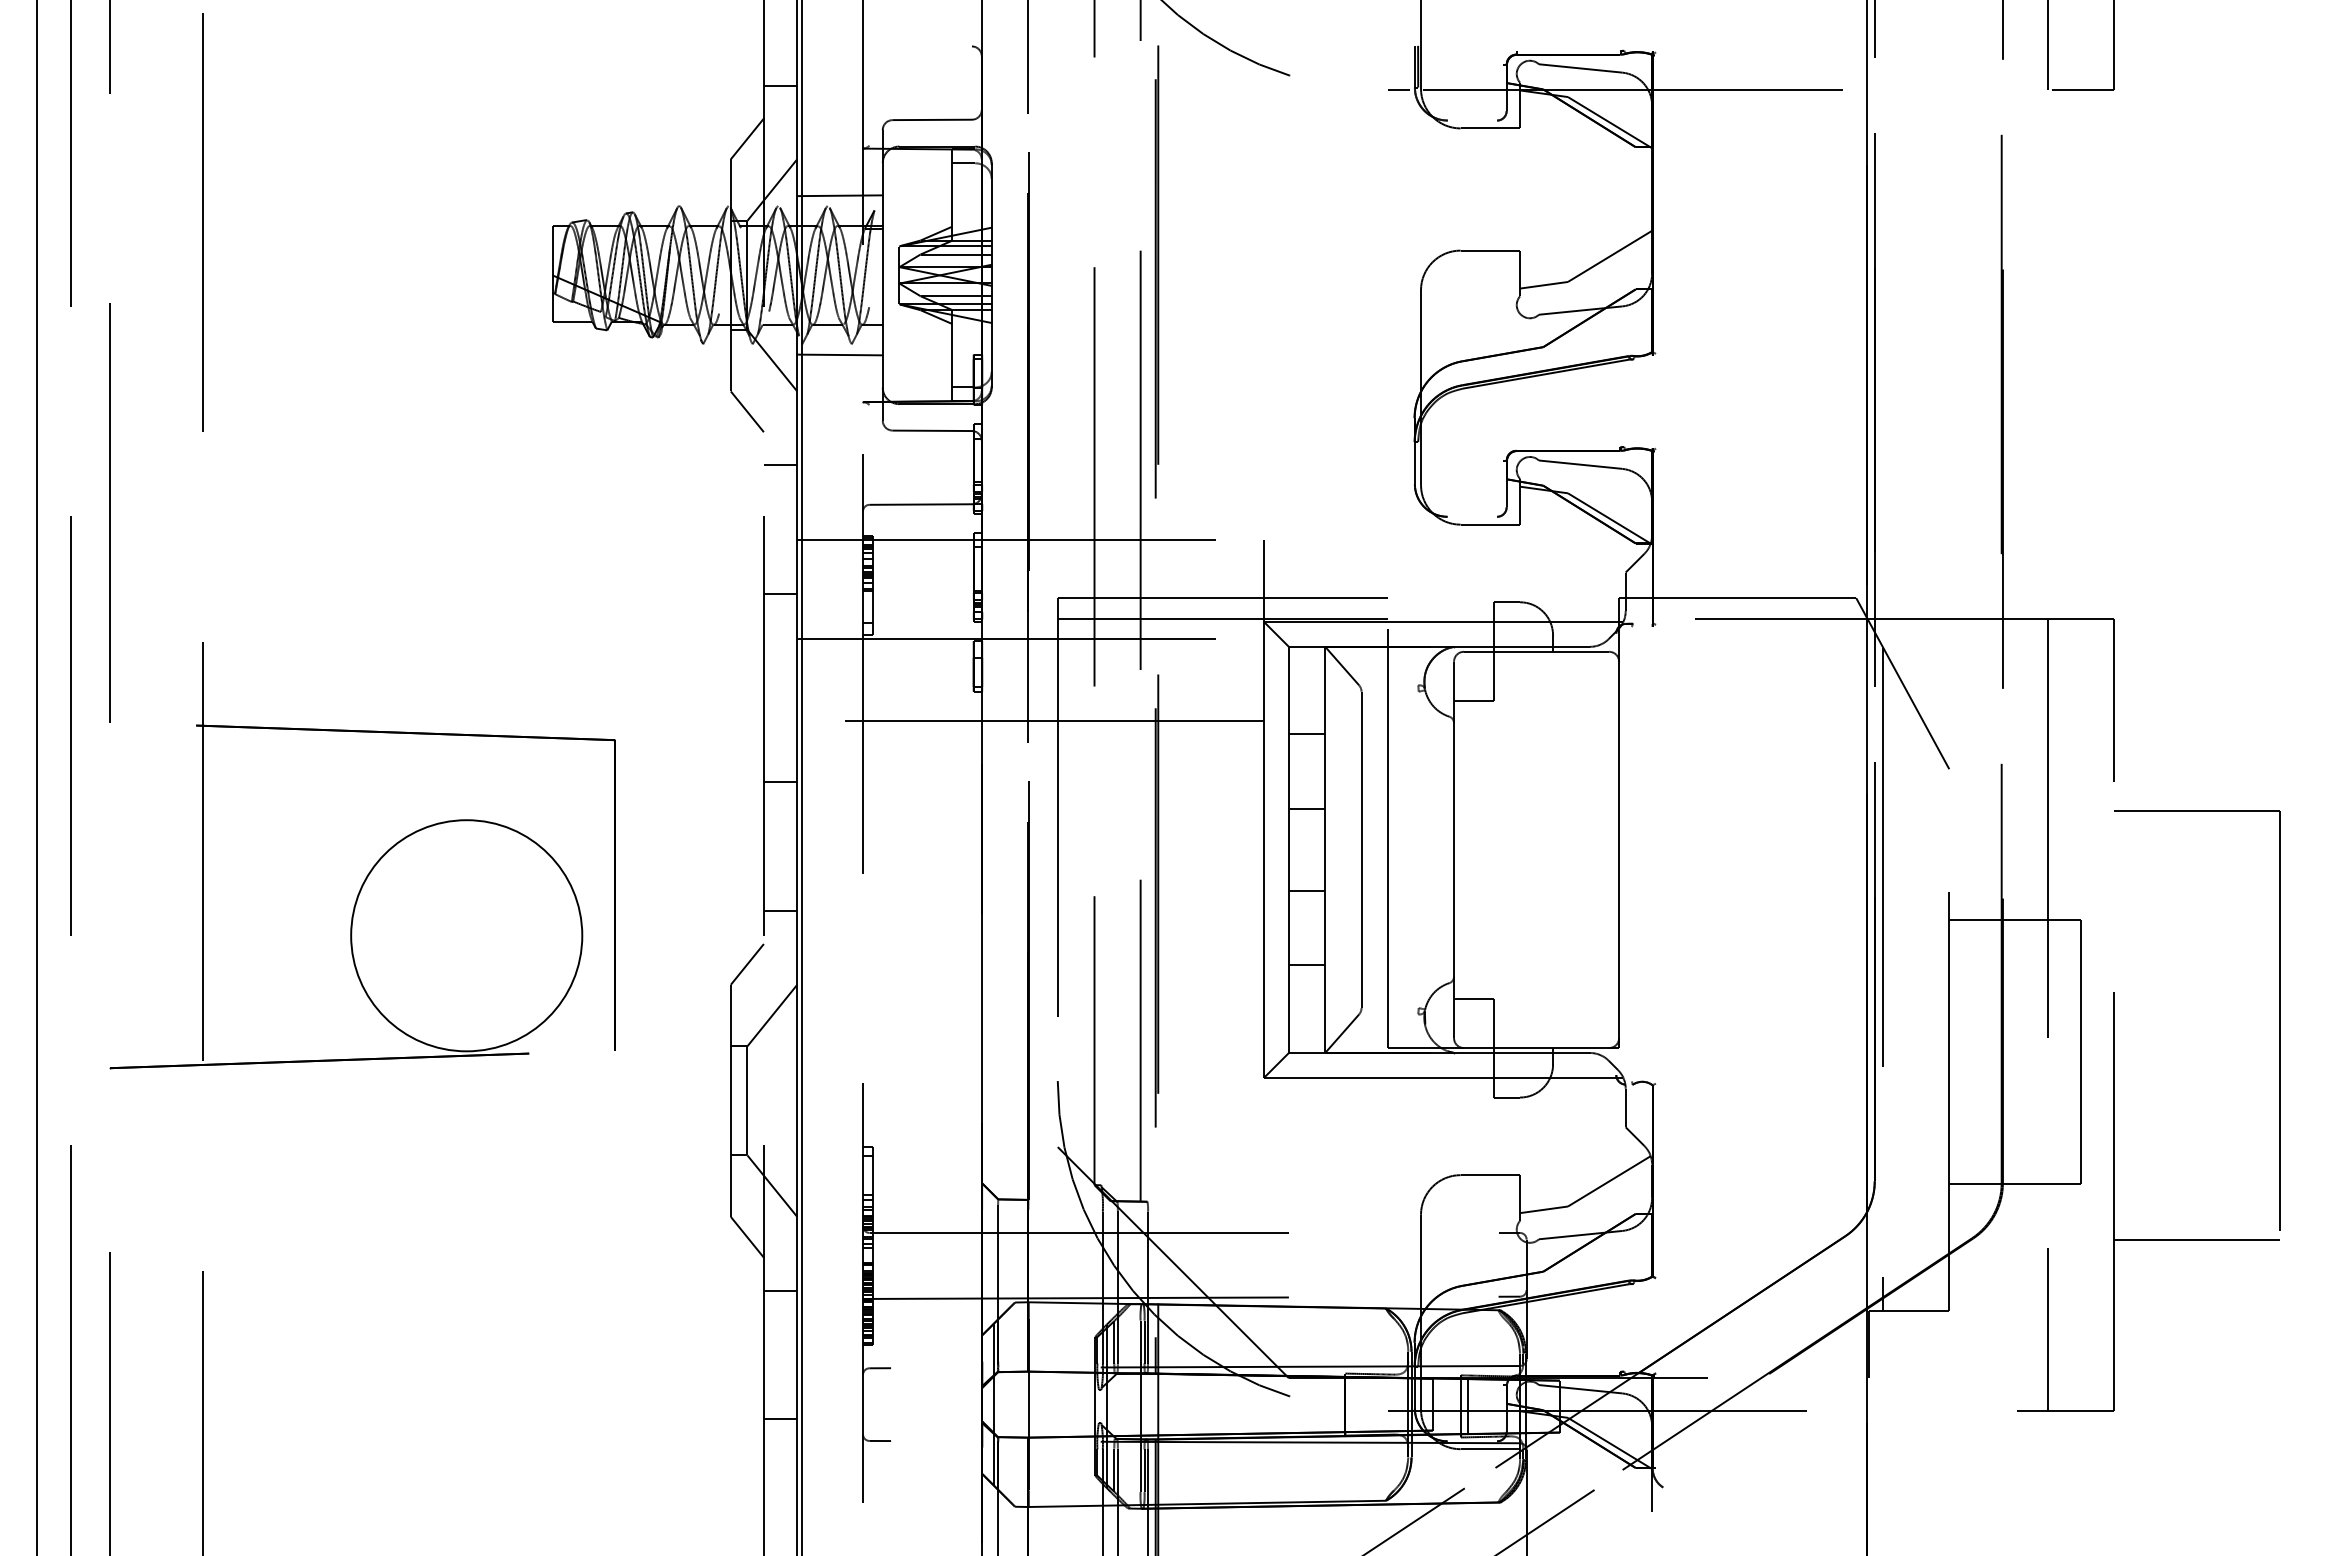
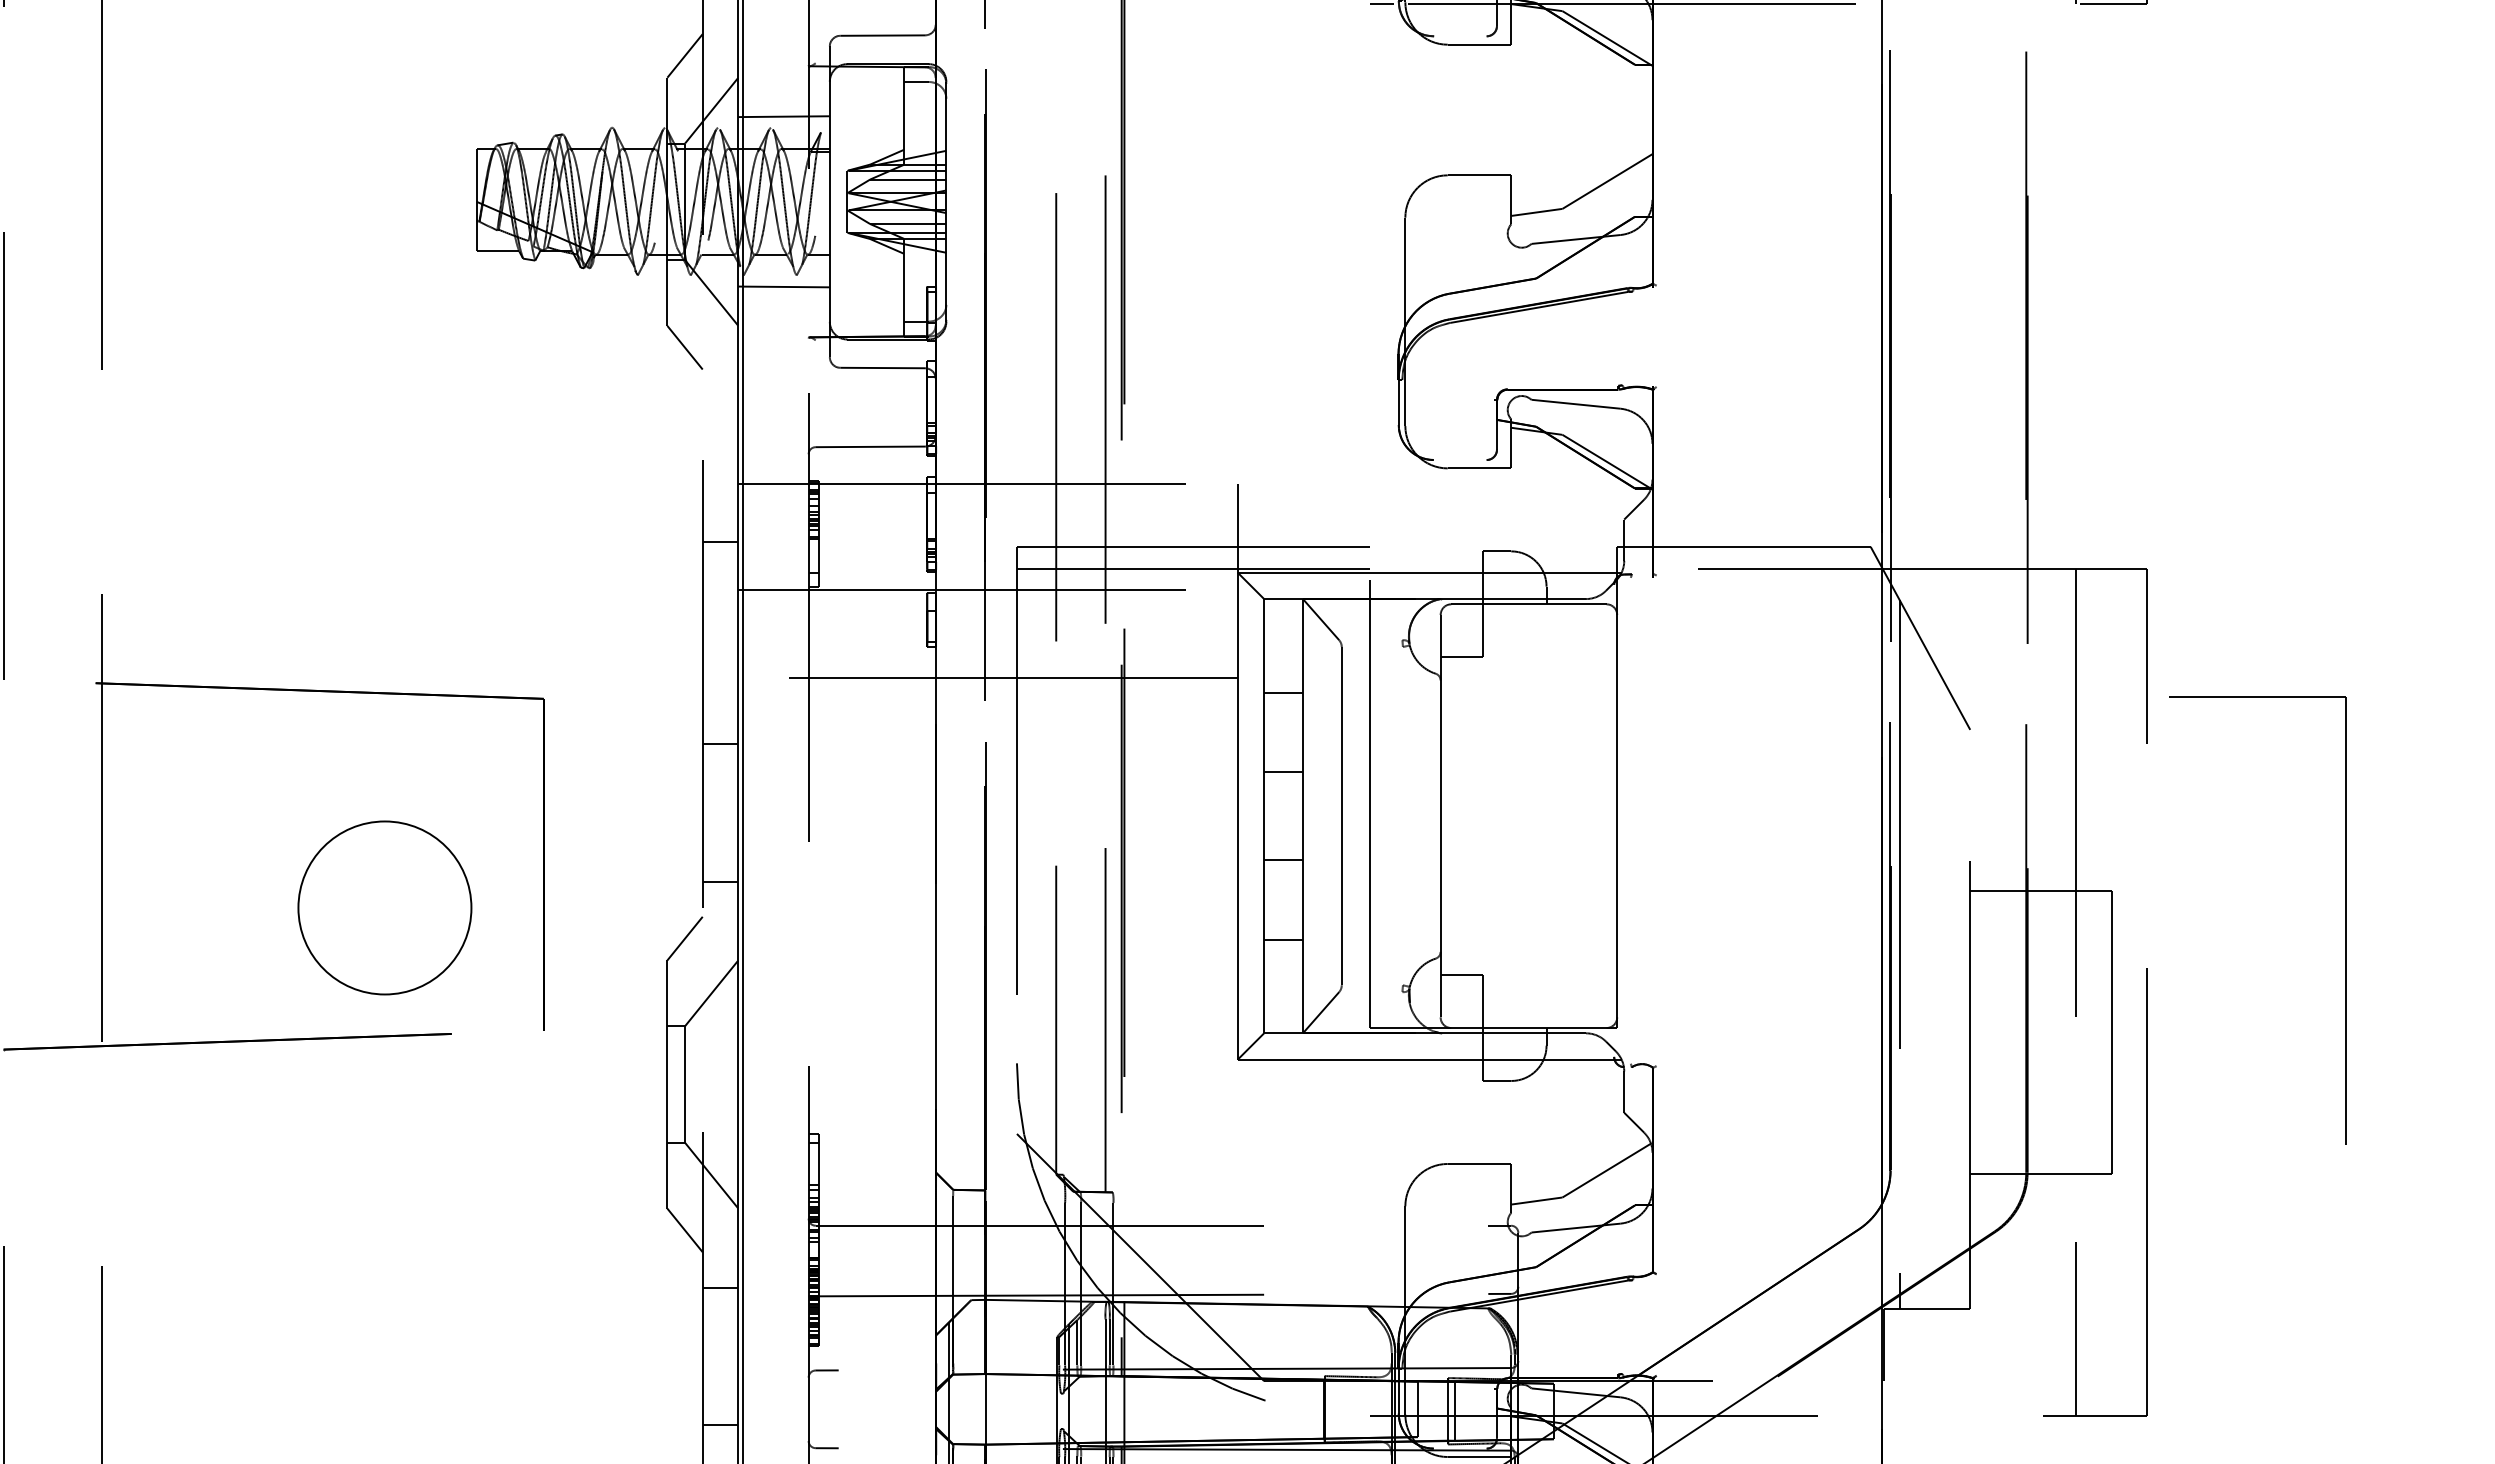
line: (779, 465) -> (719, 405), removed
circle: (466, 935) -> (384, 907), size x0.7
part: (2279, 1020) -> (2345, 920), moved
line: (2196, 1240) -> (2234, 1233), removed

